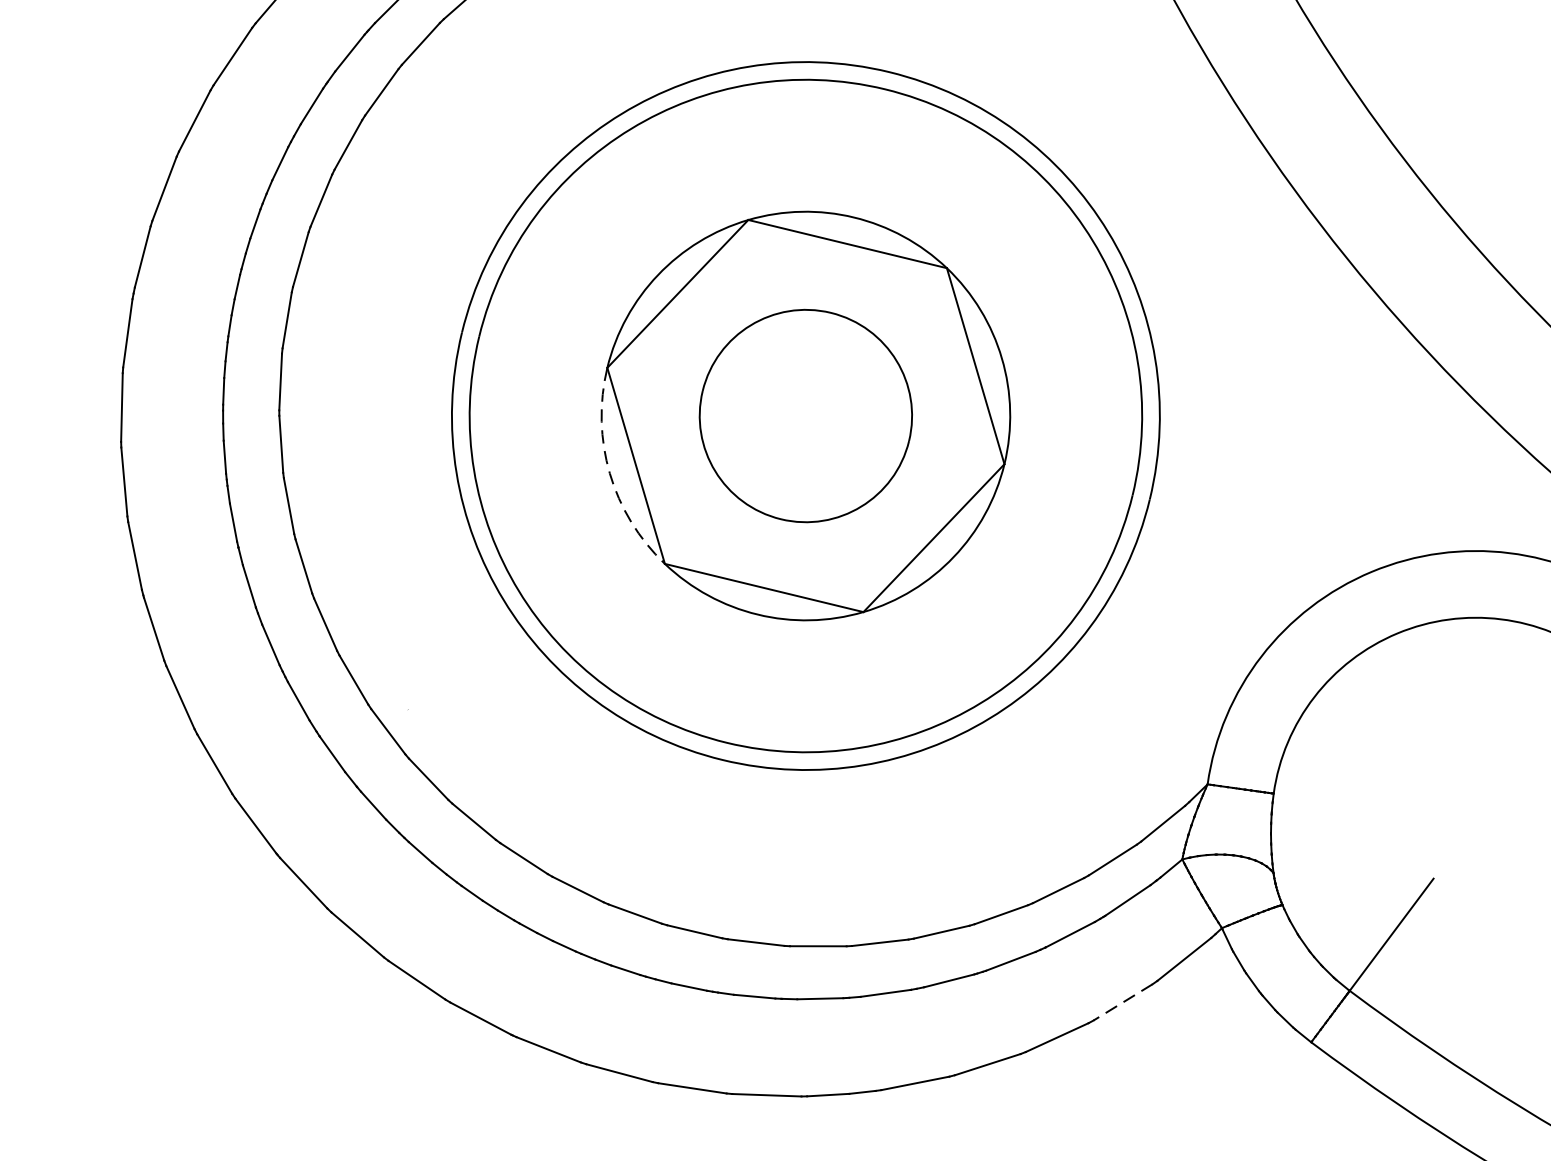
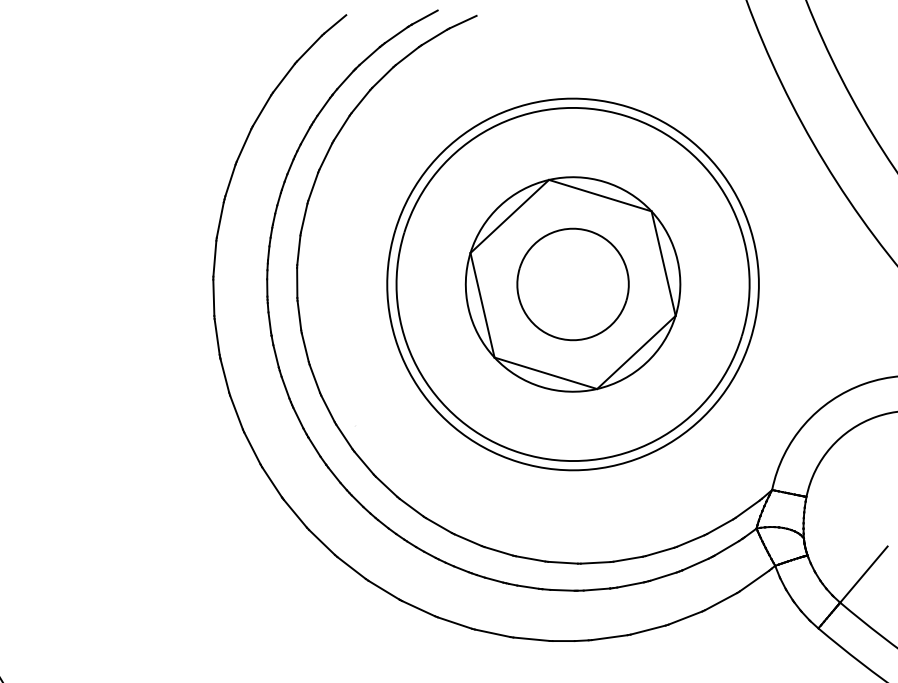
arc: (609, 473) -> (468, 308), dashed -> solid
line: (1122, 1002) -> (720, 601), dashed -> solid

